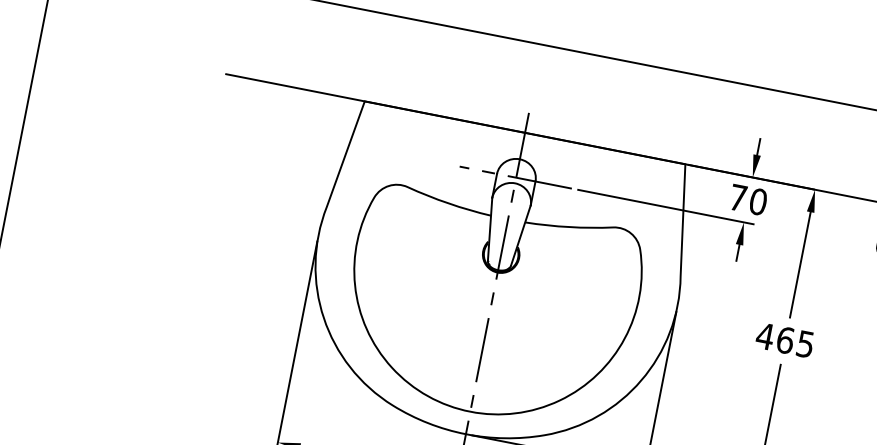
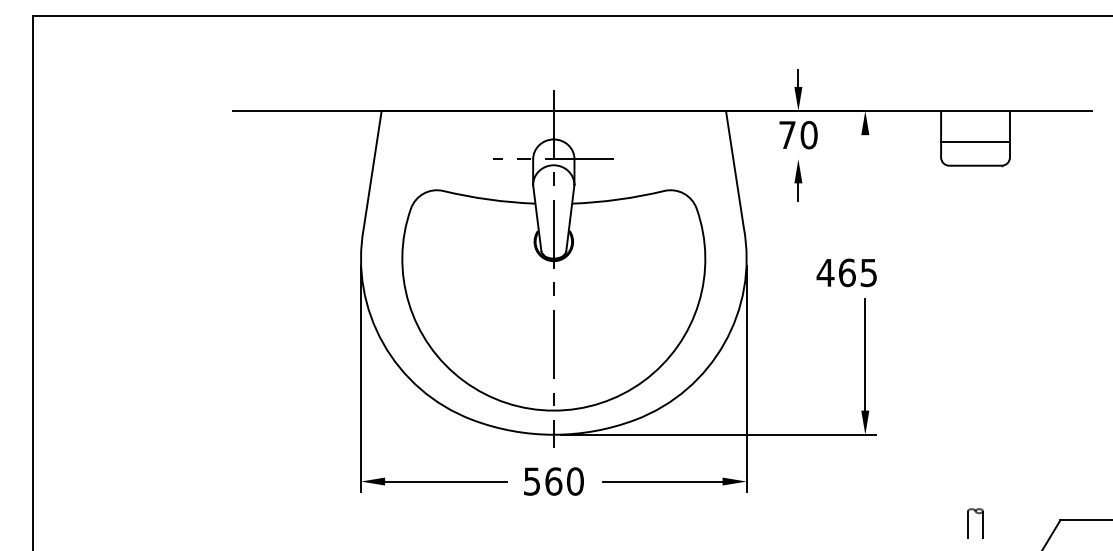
line: (665, 207) -> (714, 159), removed
line: (800, 262) -> (865, 189), removed
text: (784, 339) -> (846, 272), moved

